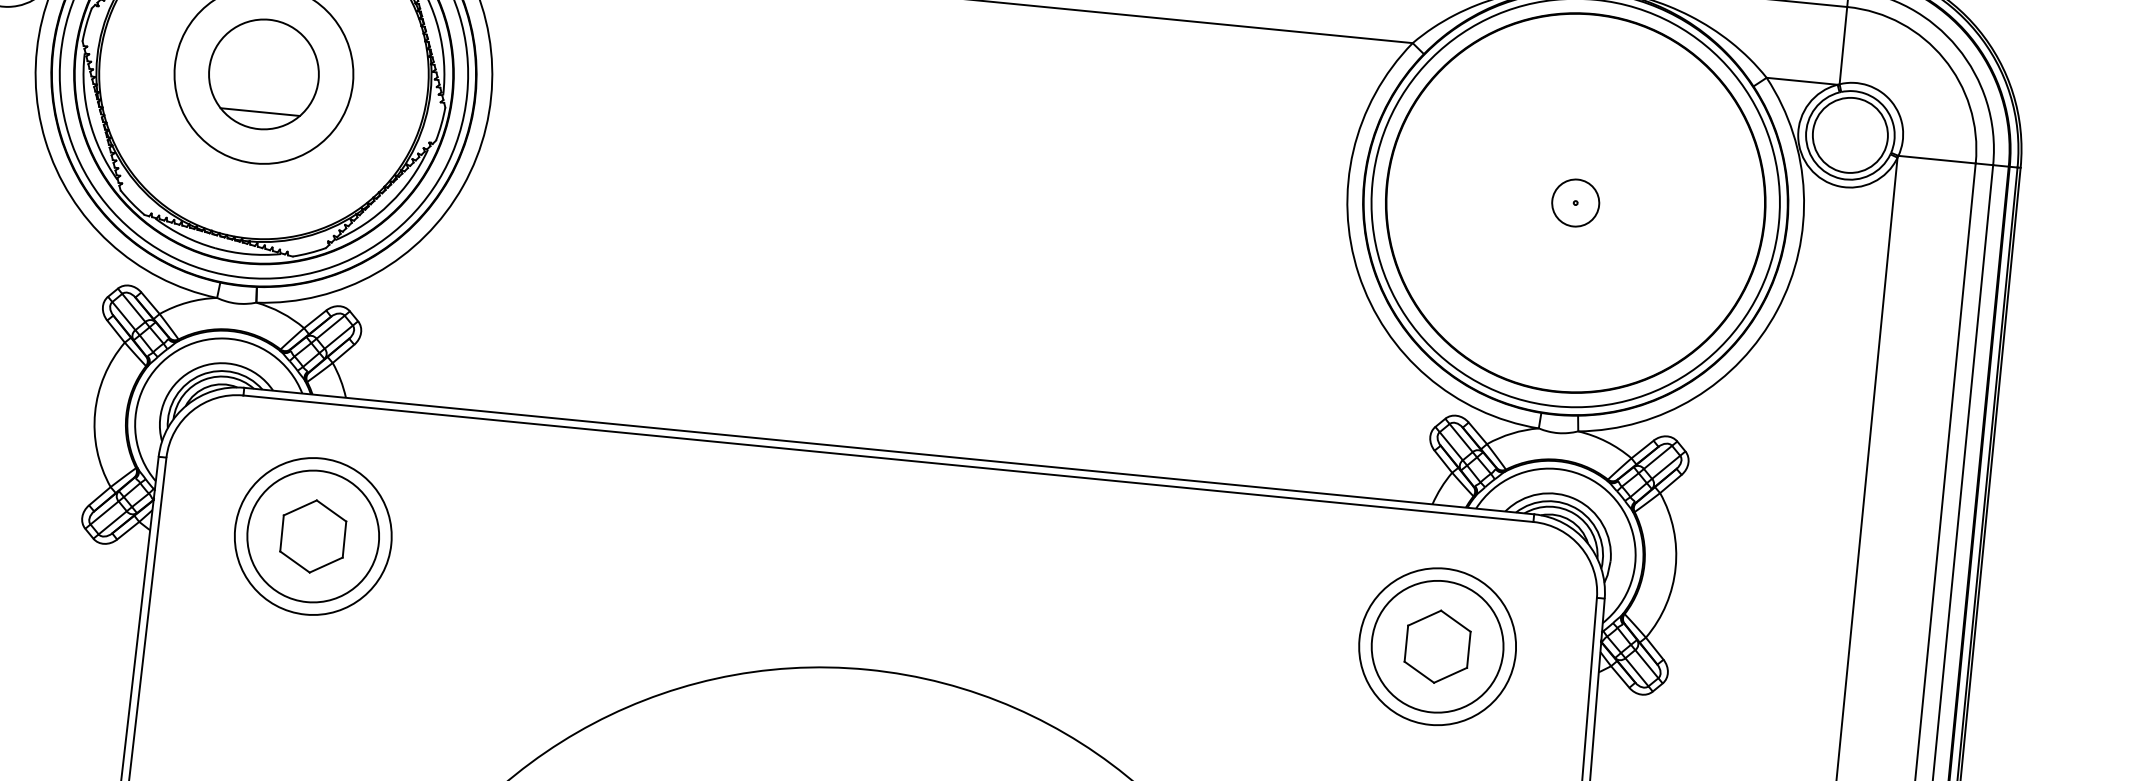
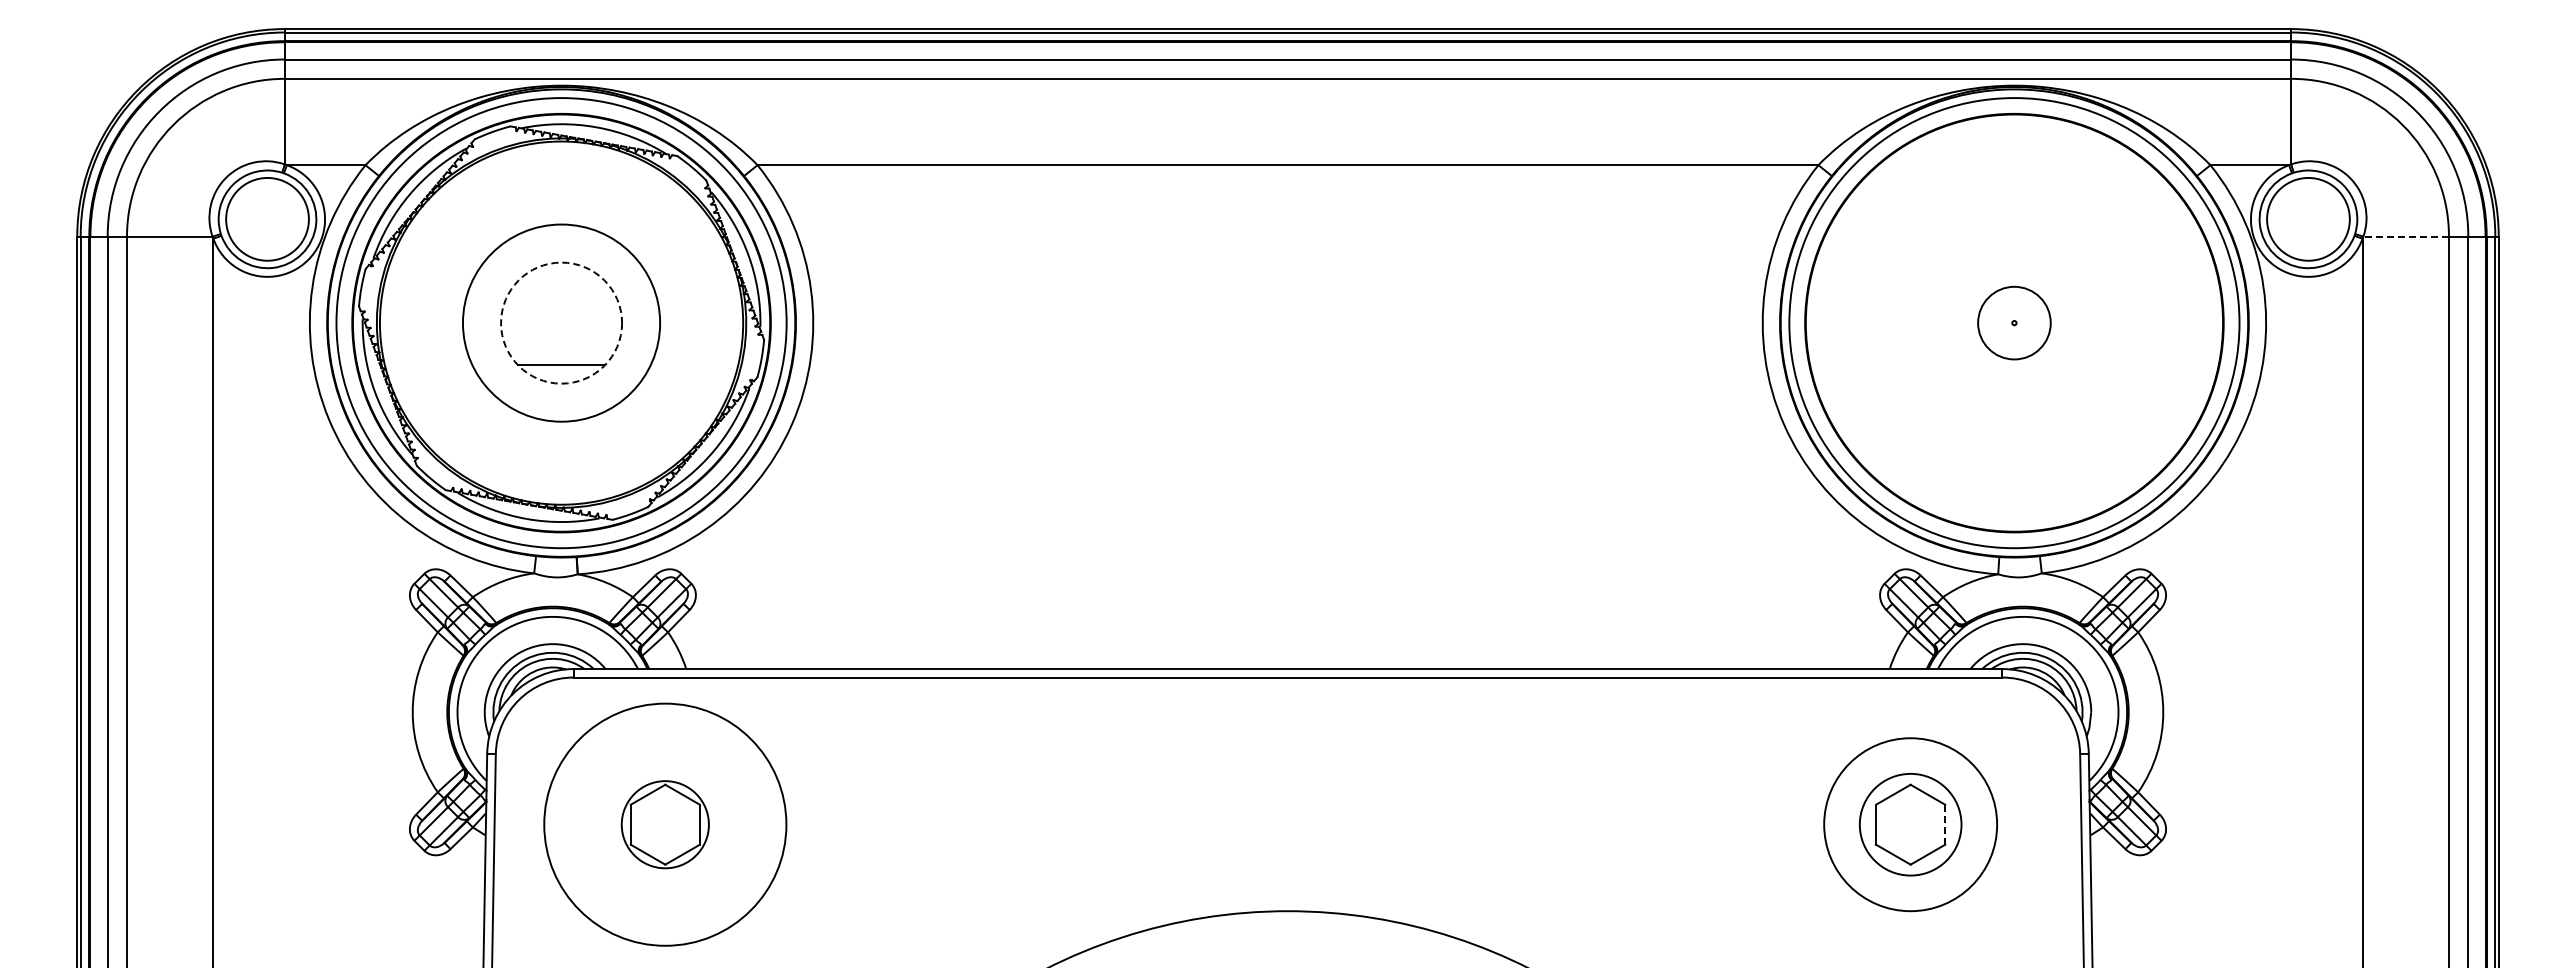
circle: (263, 73) -> (561, 322), solid -> dashed
line: (1937, 159) -> (2406, 236), solid -> dashed
circle: (1575, 203) -> (2014, 323), size x1.4
circle: (312, 536) -> (664, 824), size x0.6
circle: (312, 536) -> (664, 824), size x1.4
circle: (1437, 646) -> (1910, 824), size x0.7
line: (1469, 649) -> (1945, 824), solid -> dashed

